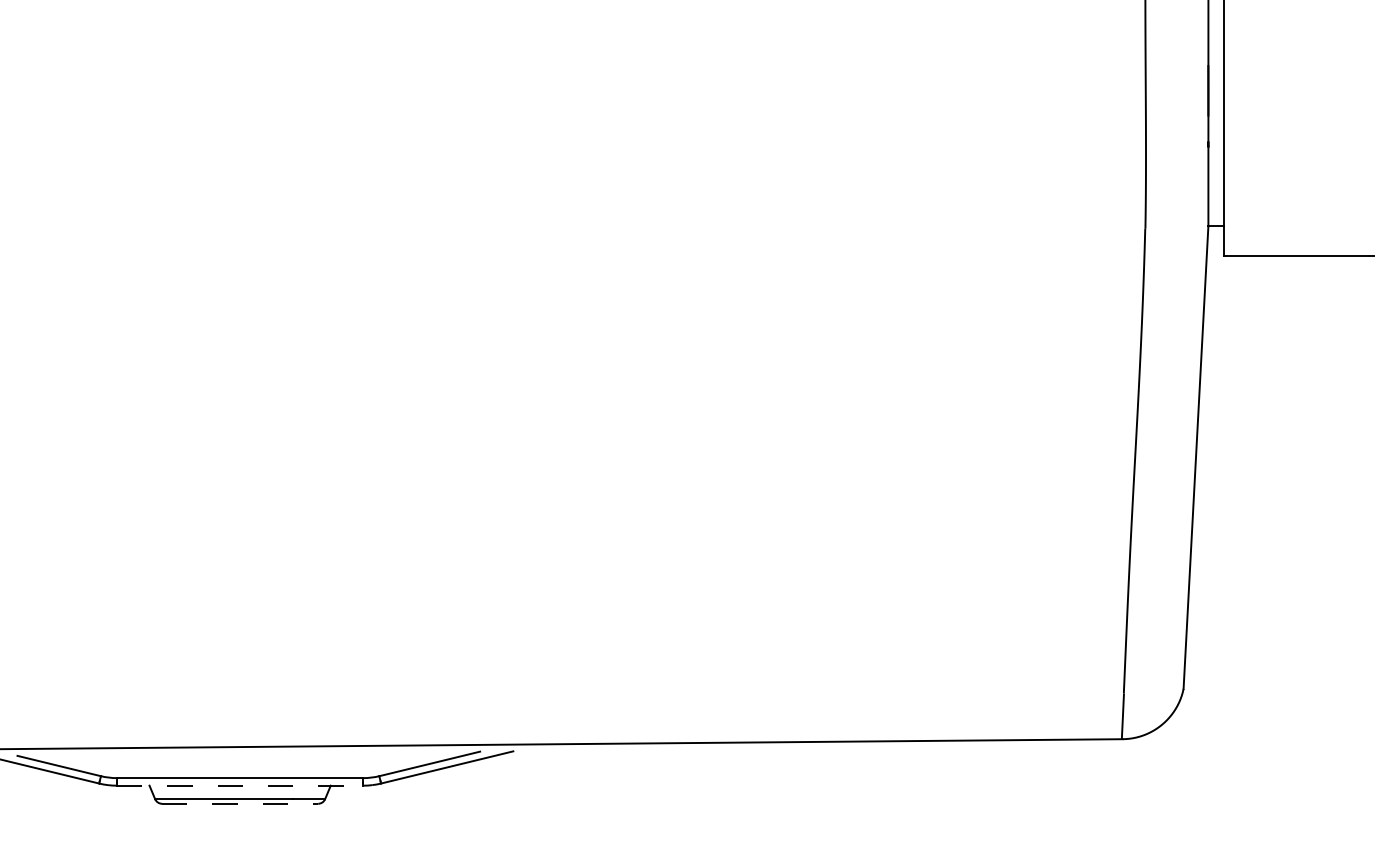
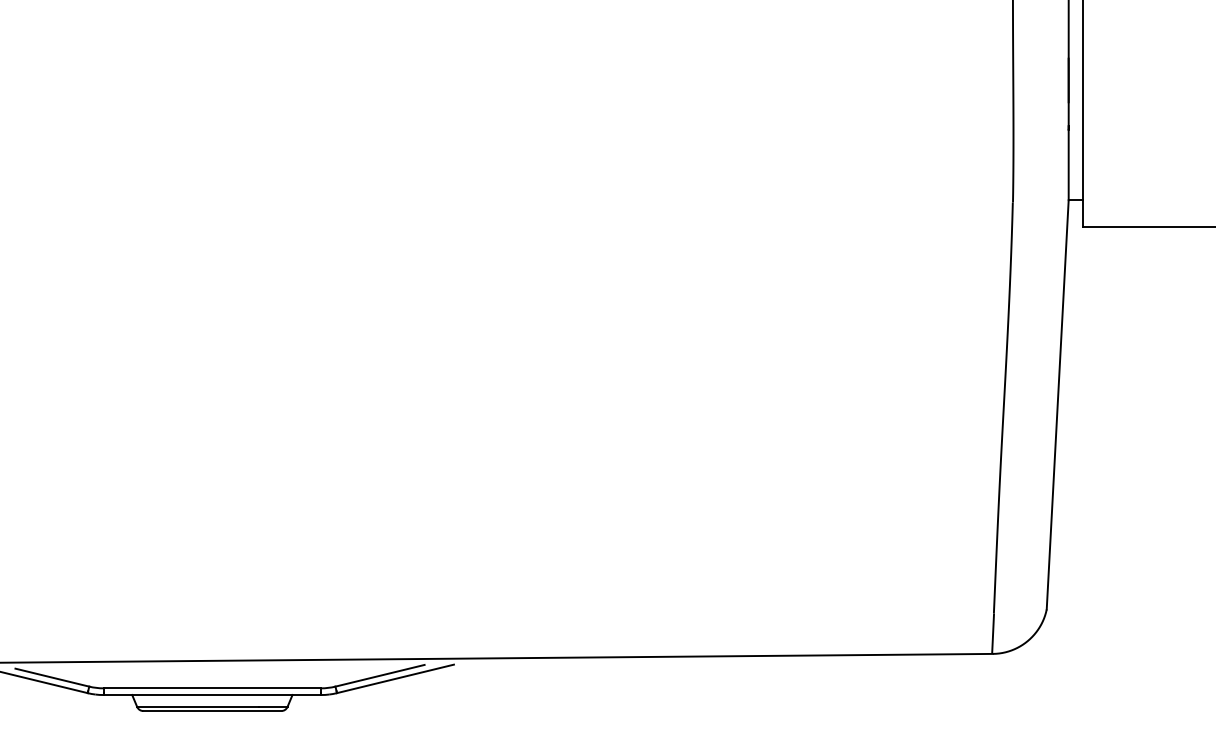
line: (240, 785) -> (212, 694), dashed -> solid
line: (240, 803) -> (212, 710), dashed -> solid

